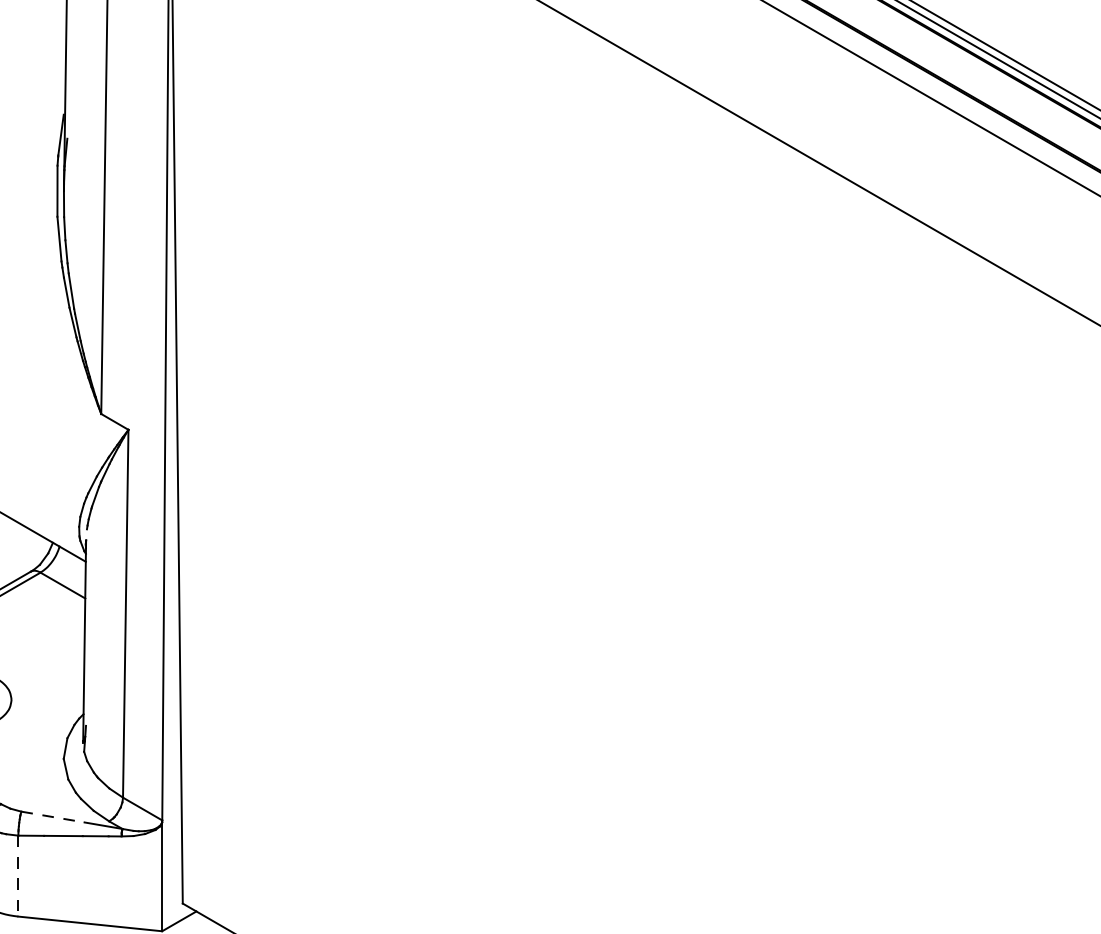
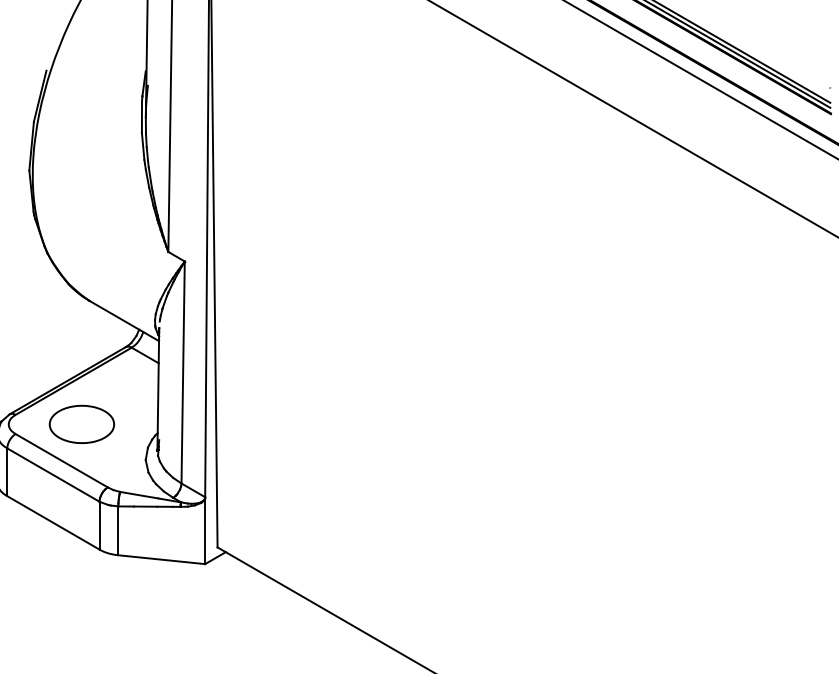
line: (53, 817) -> (139, 495), dashed -> solid
line: (18, 877) -> (118, 531), dashed -> solid

